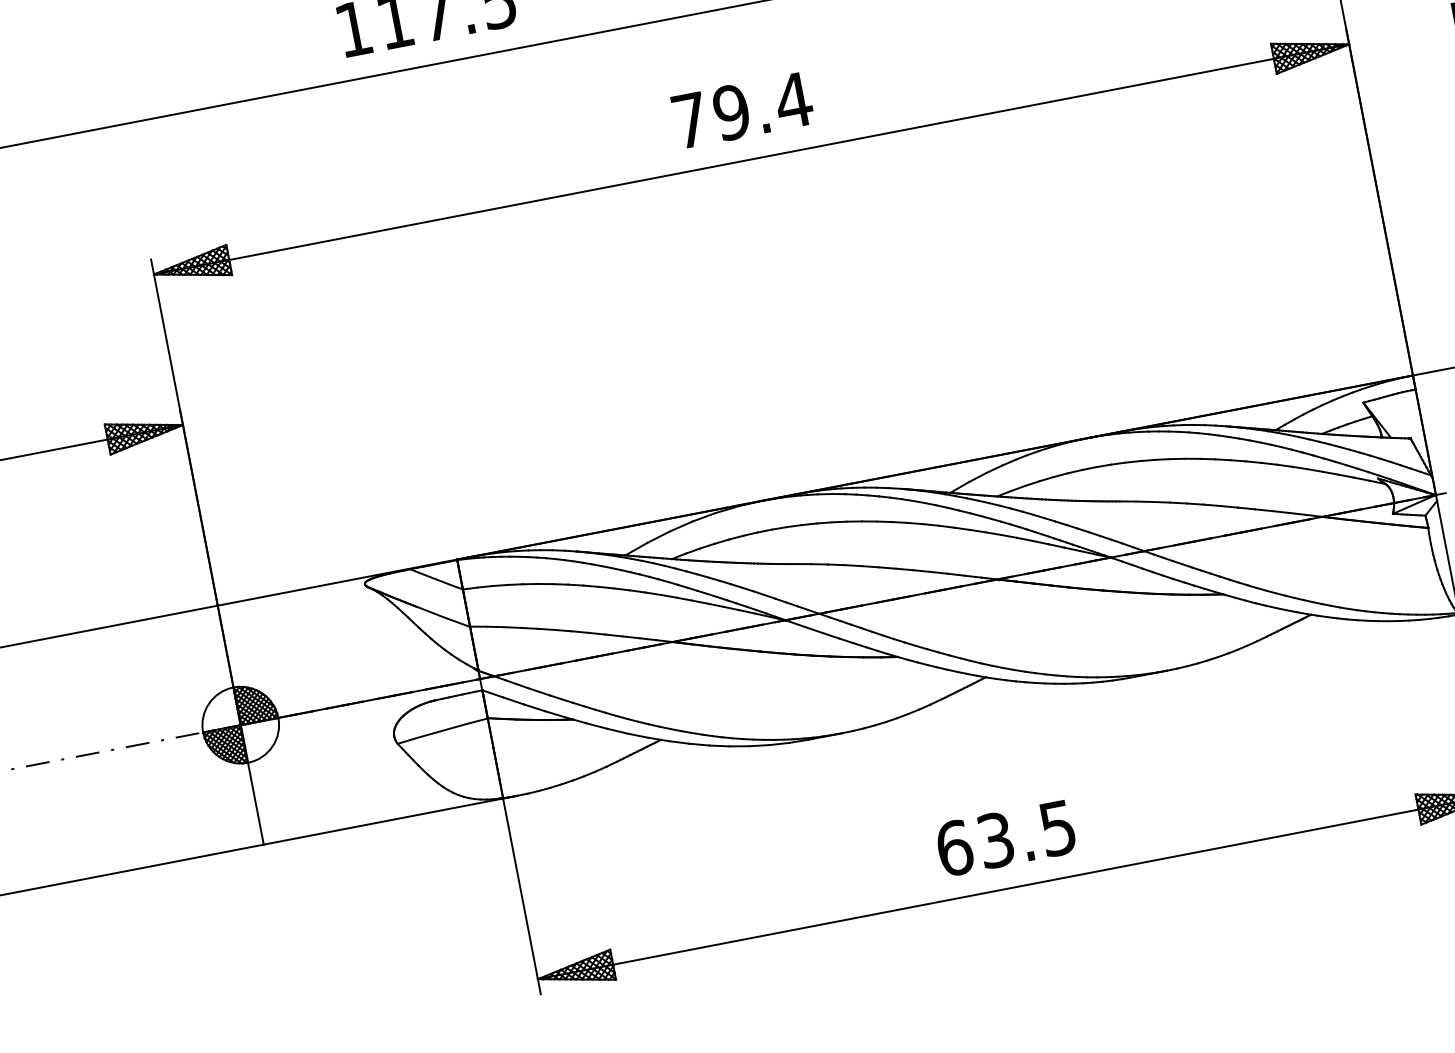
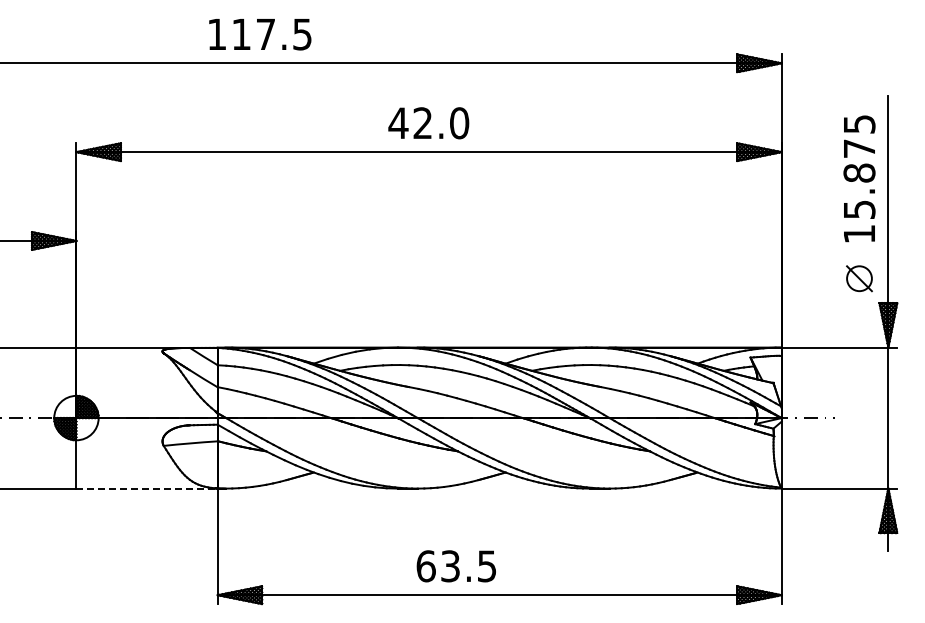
text: (741, 111) -> (428, 123), 79.4 -> 42.0
line: (384, 821) -> (147, 488), solid -> dashed
text: (1004, 838) -> (455, 566), moved

